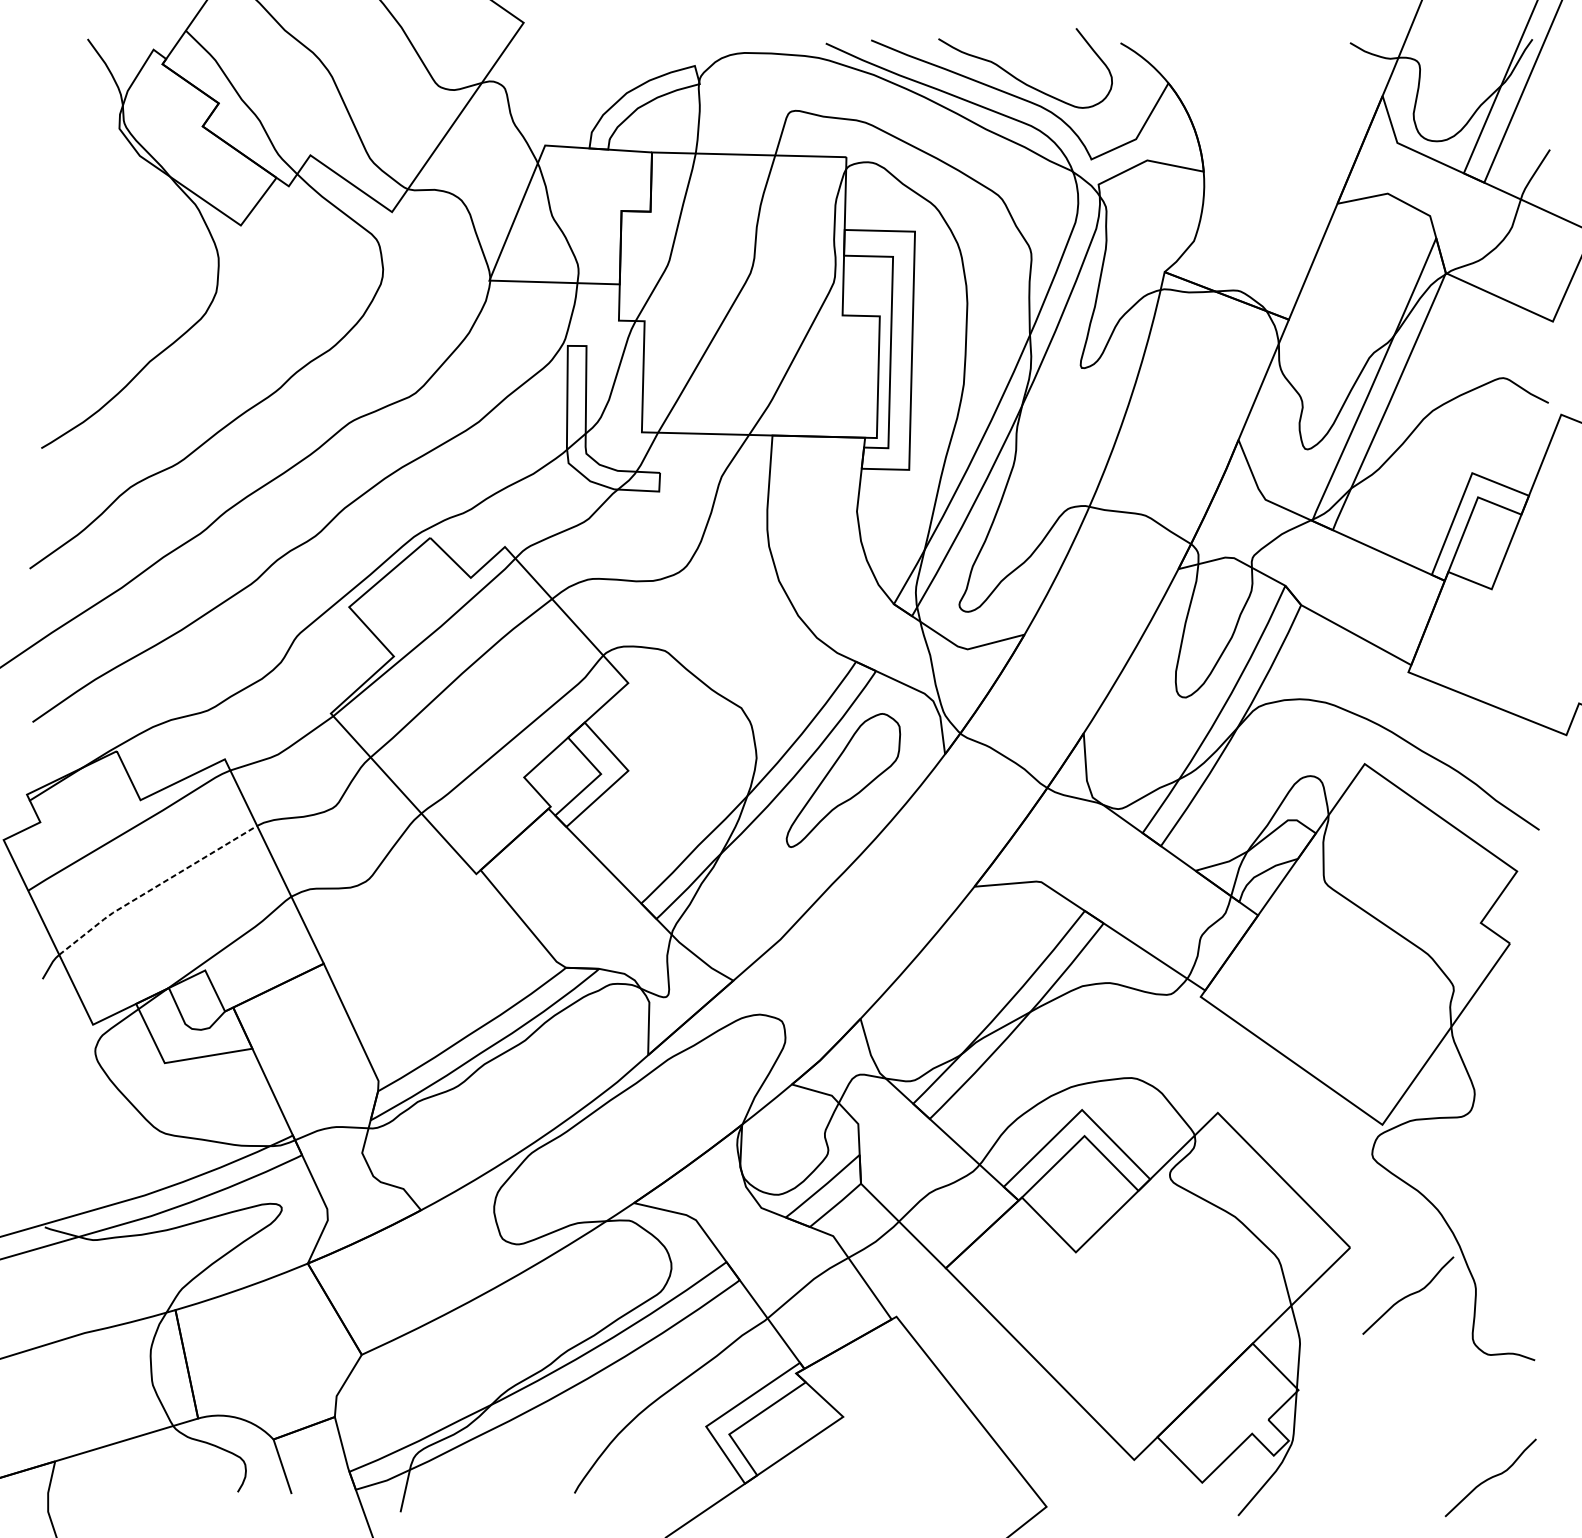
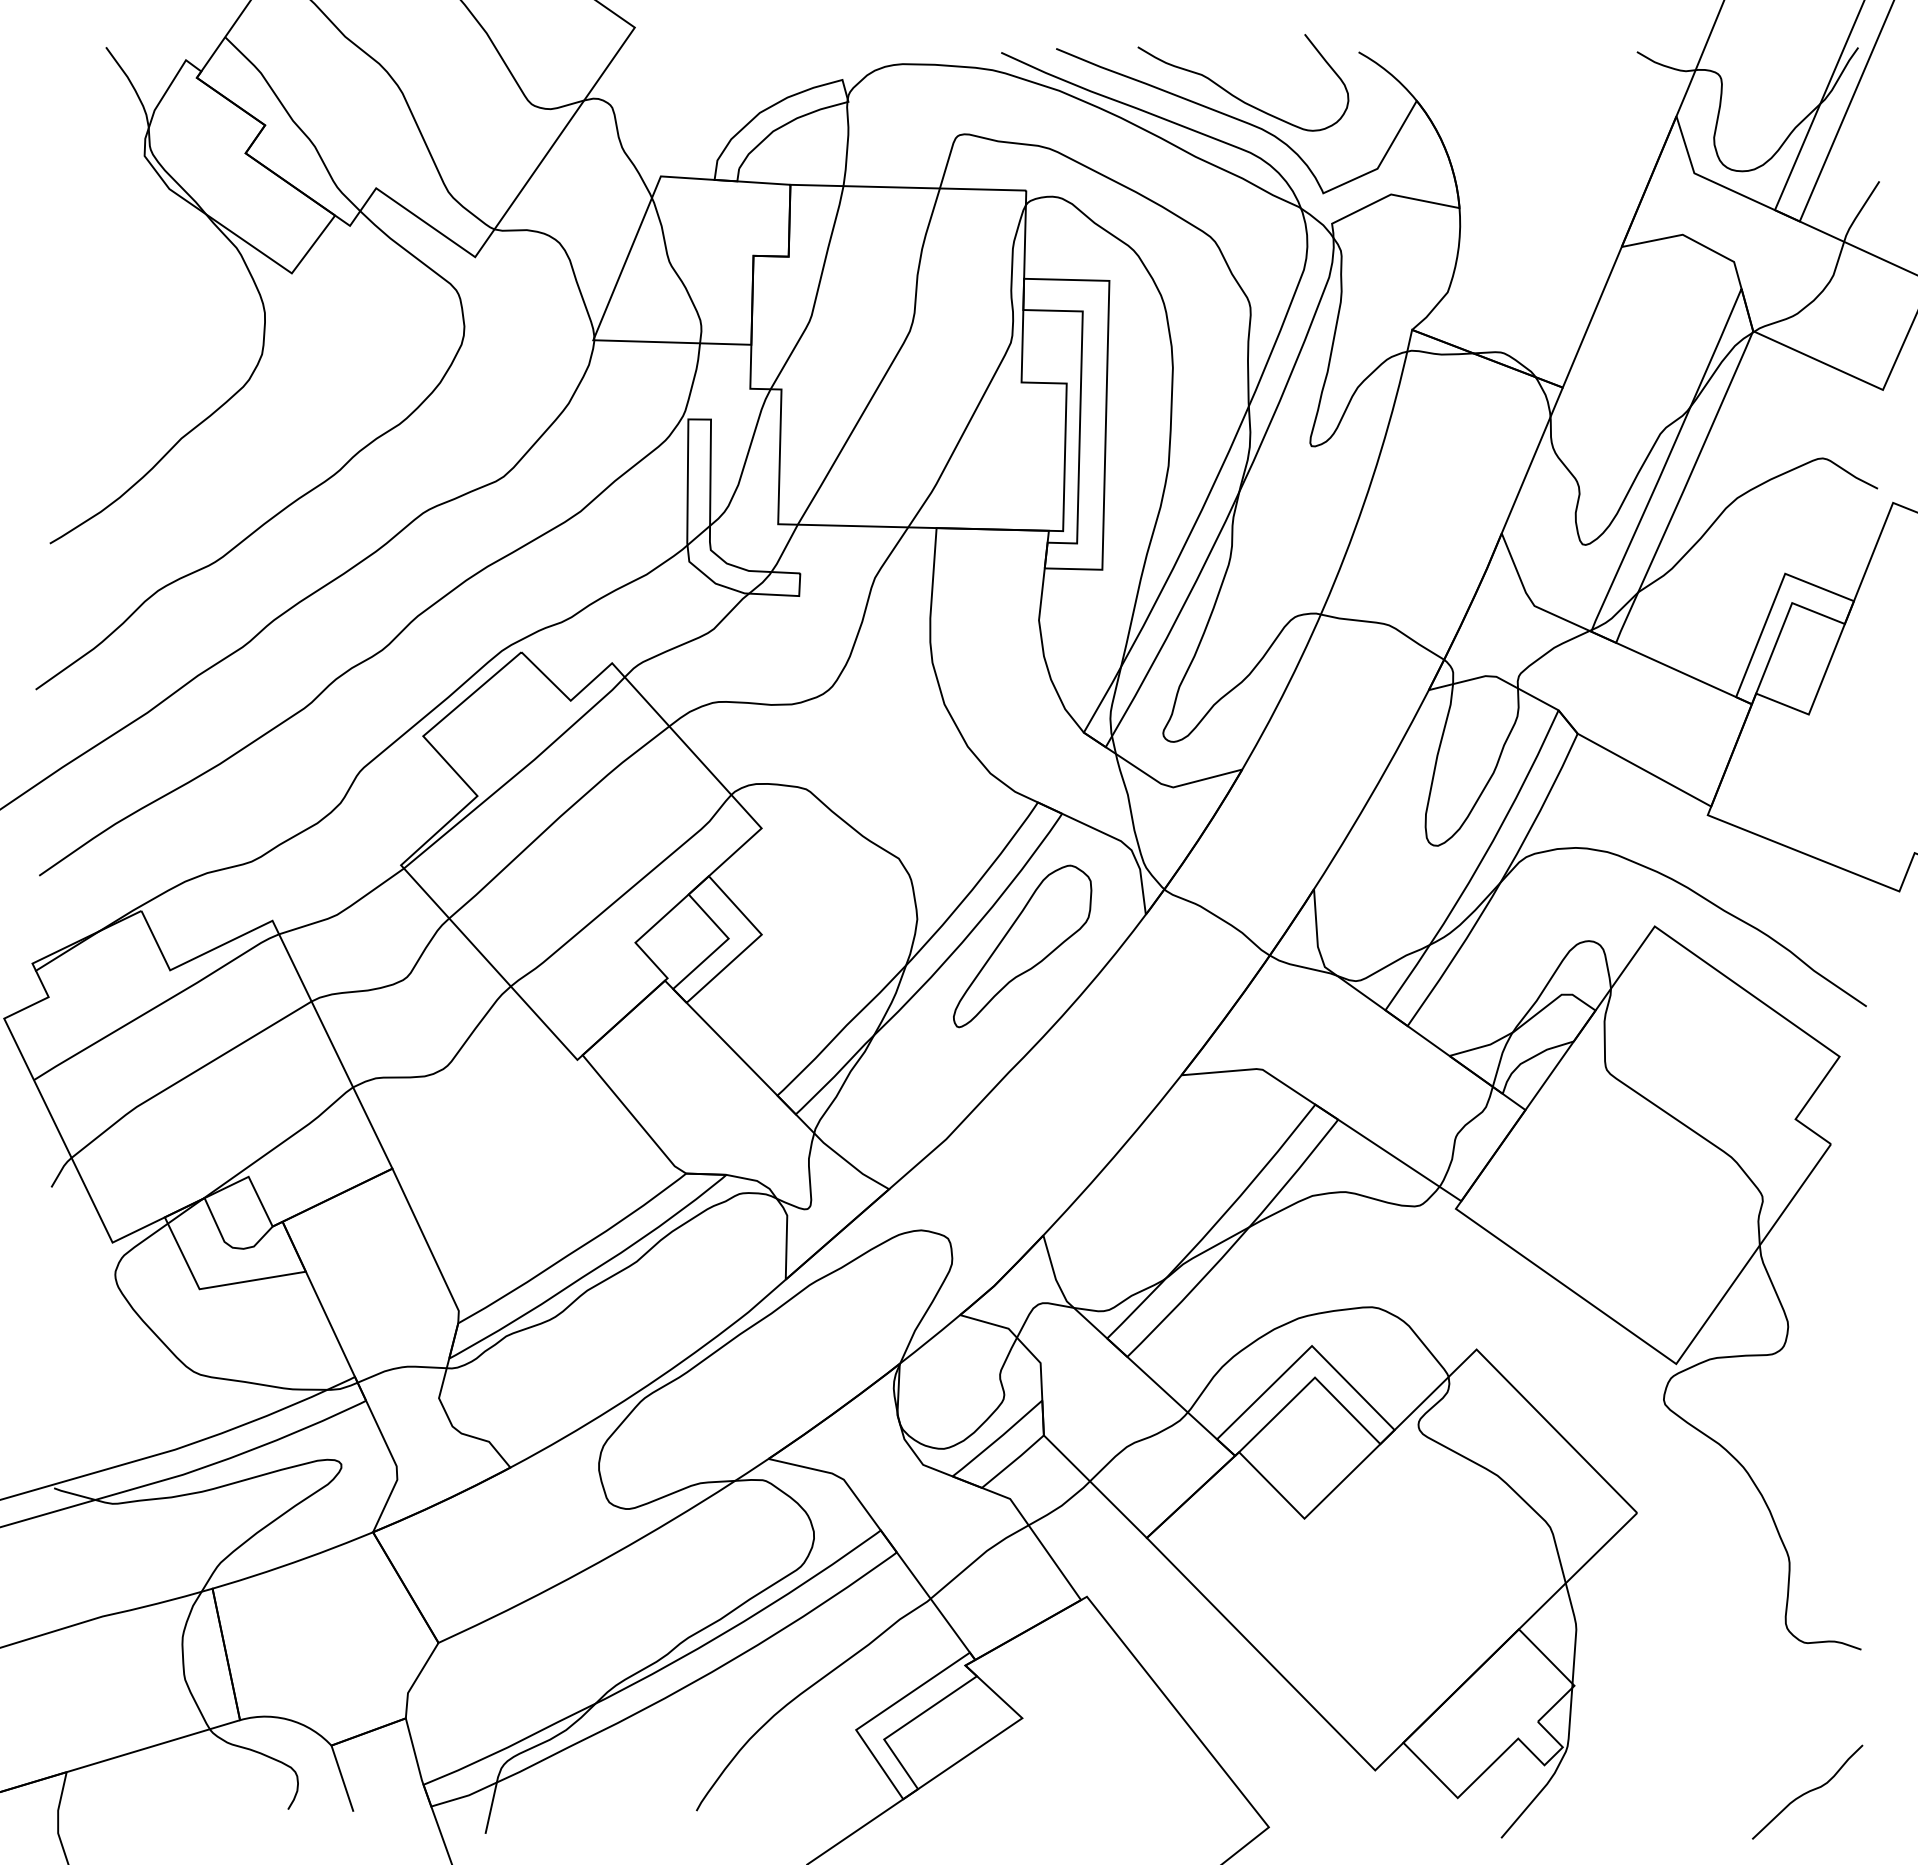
line: (154, 887) -> (187, 1076), dashed -> solid
curve: (1408, 1295) -> (1707, 1570), removed

